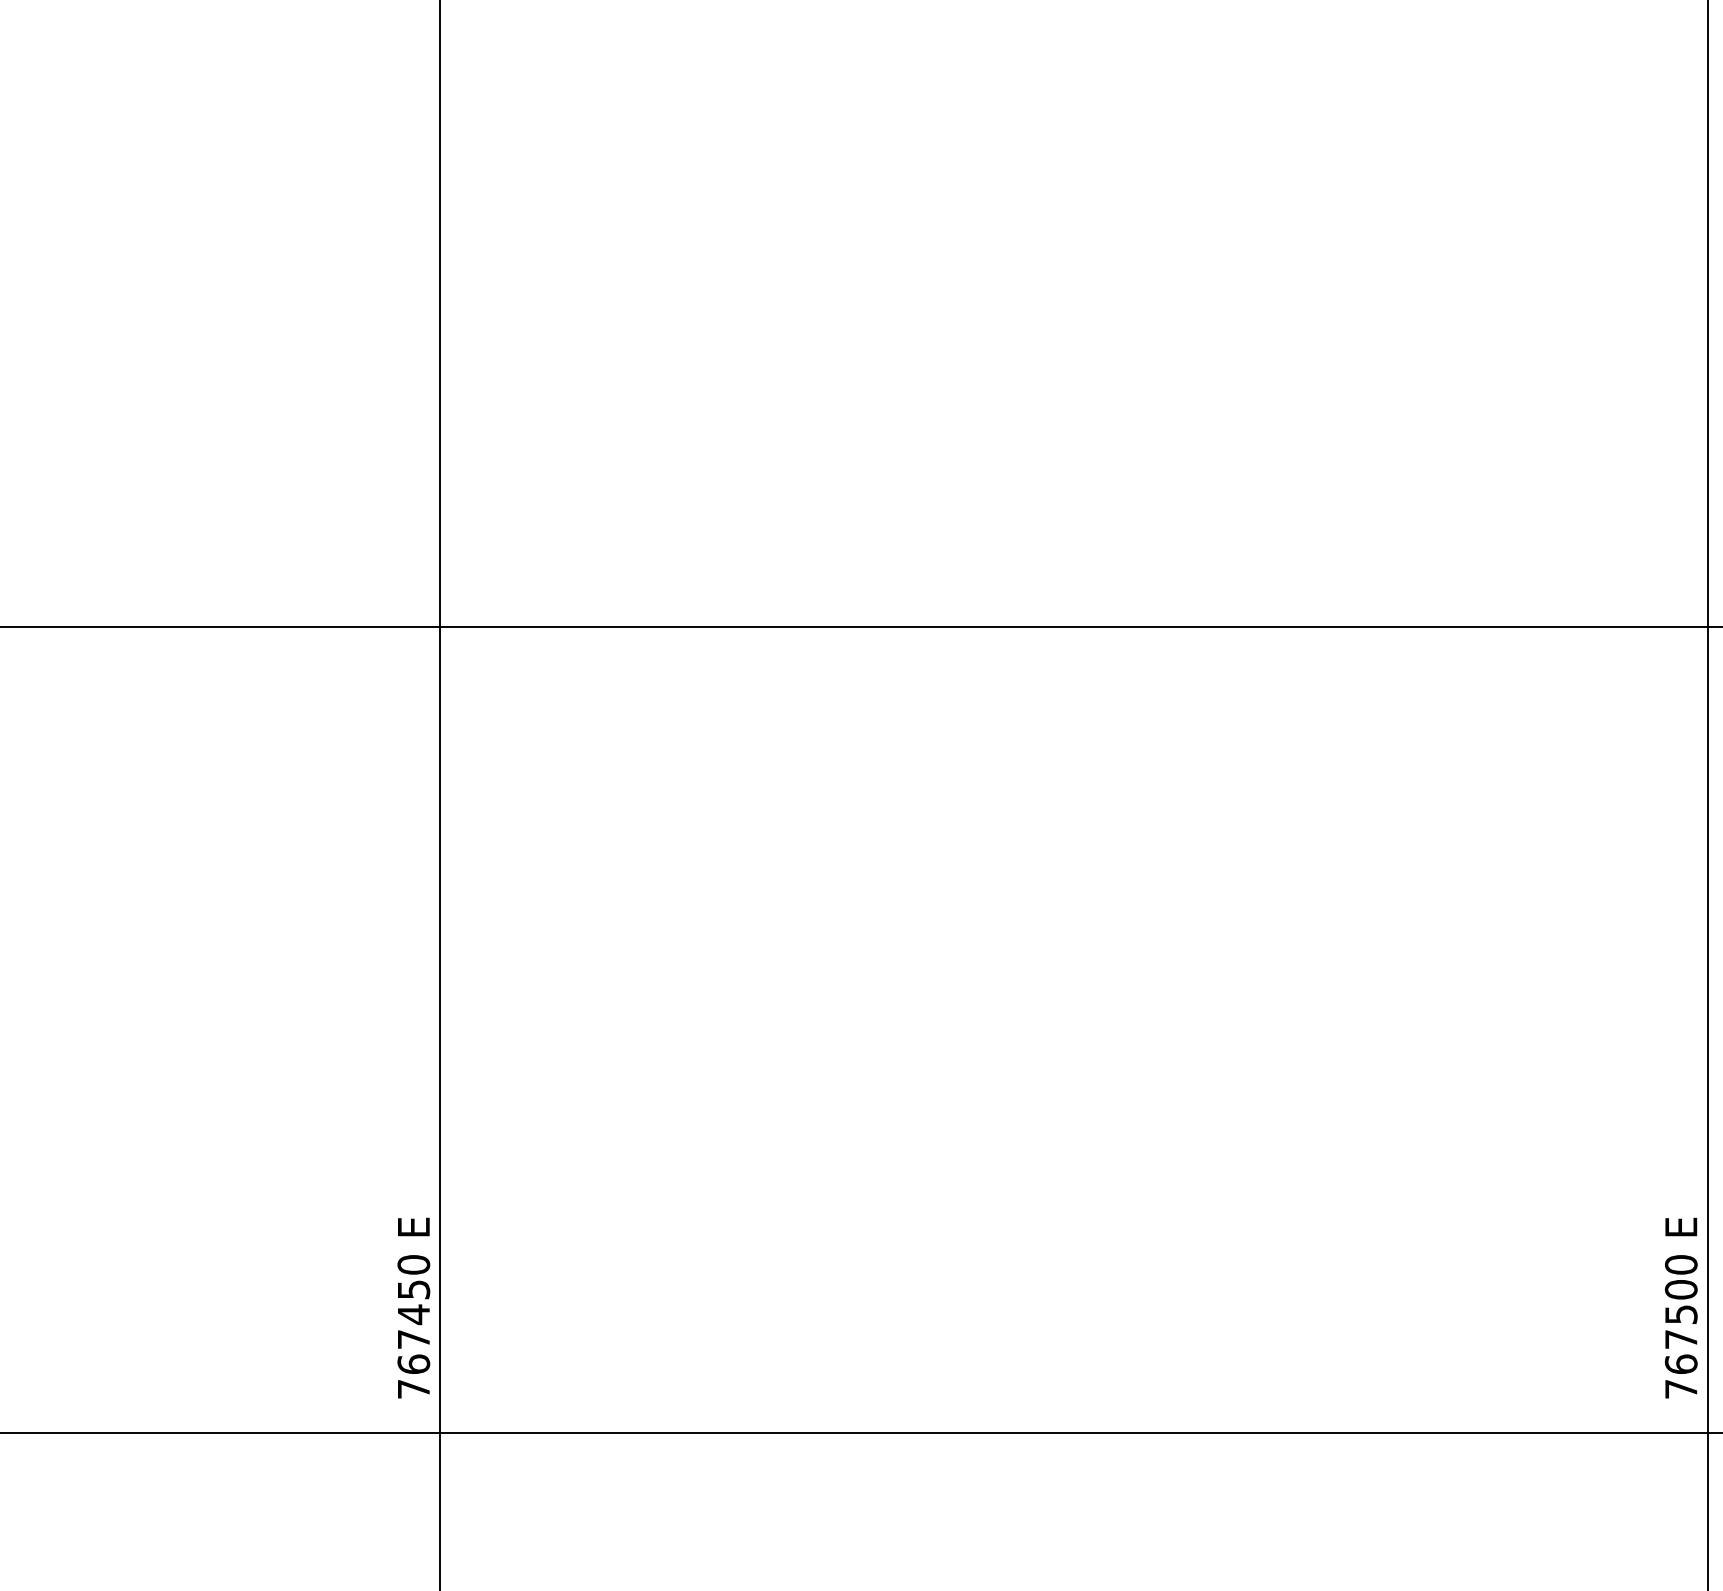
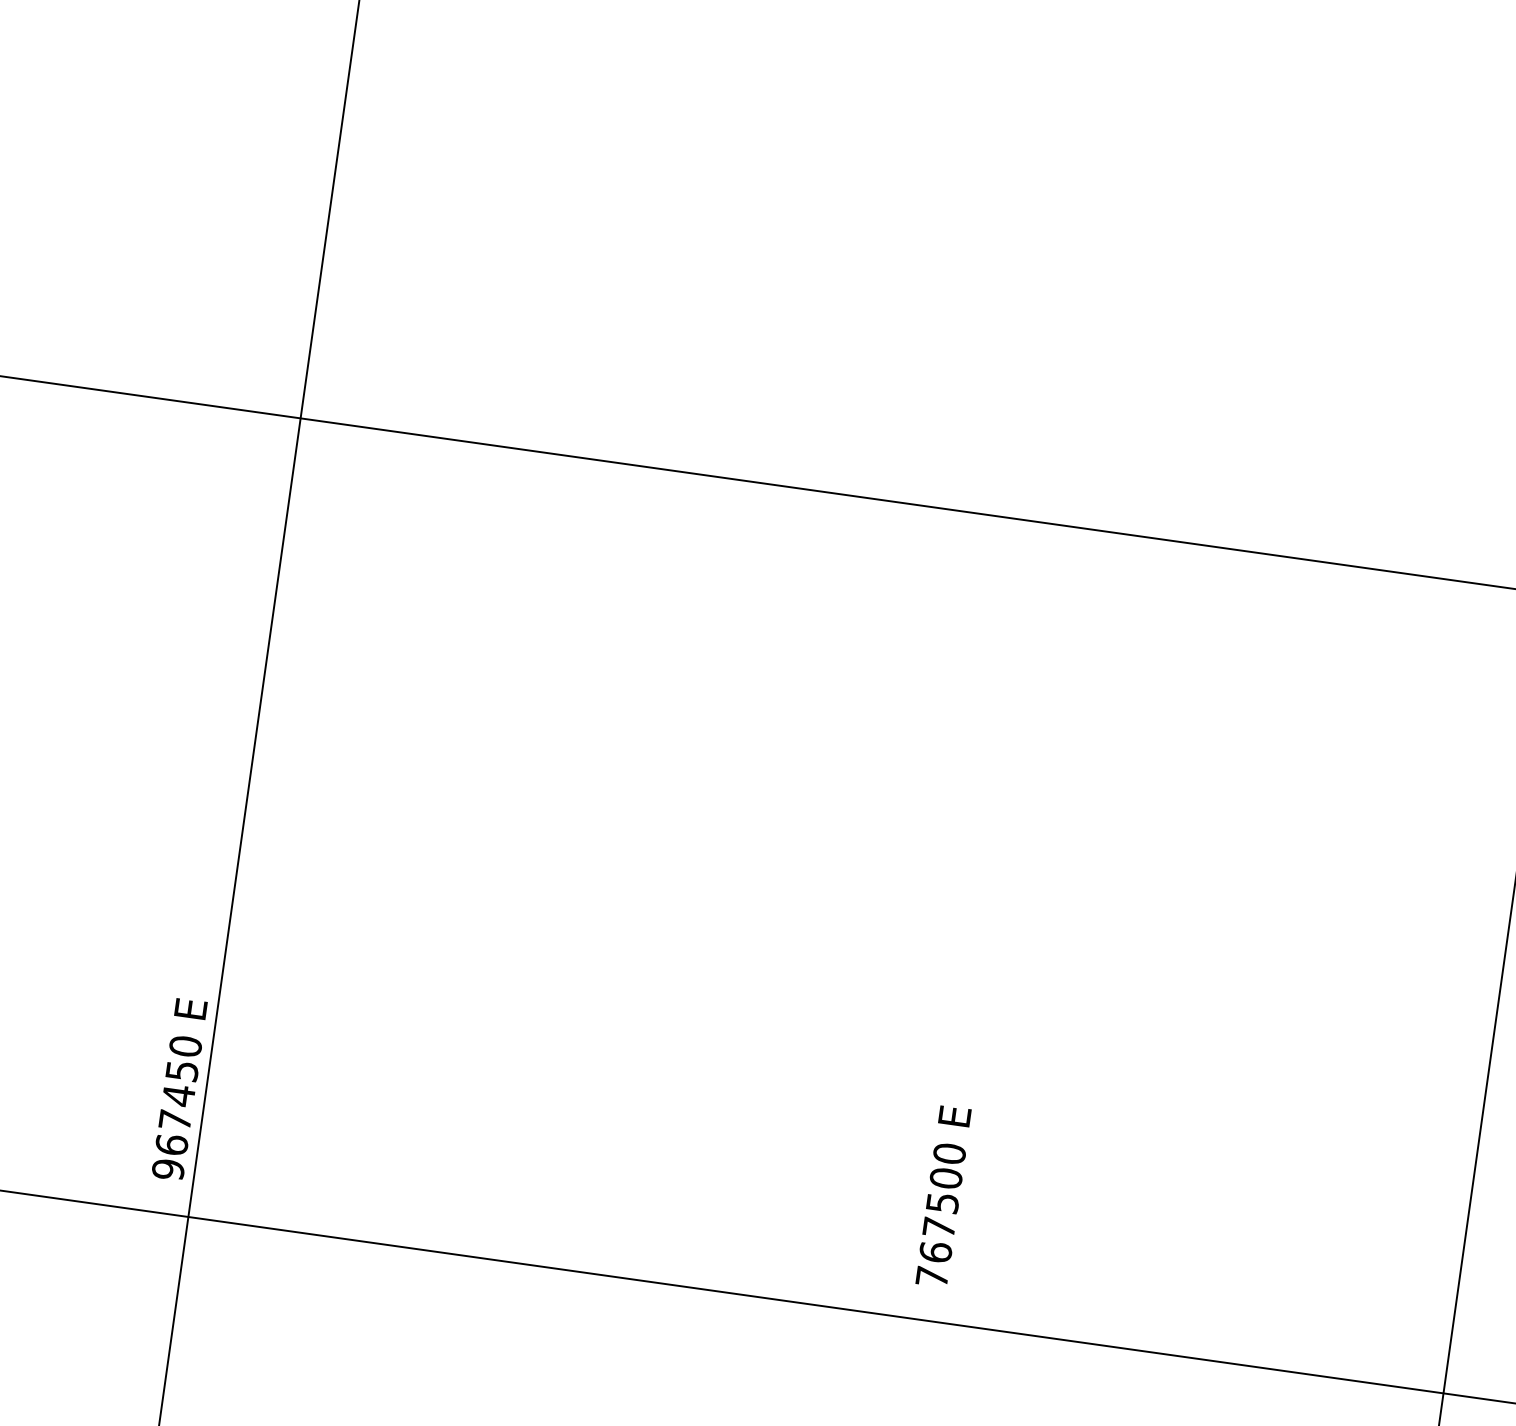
text: (1681, 1307) -> (943, 1196), moved
text: (413, 1389) -> (168, 1169), 767450 -> 967450

